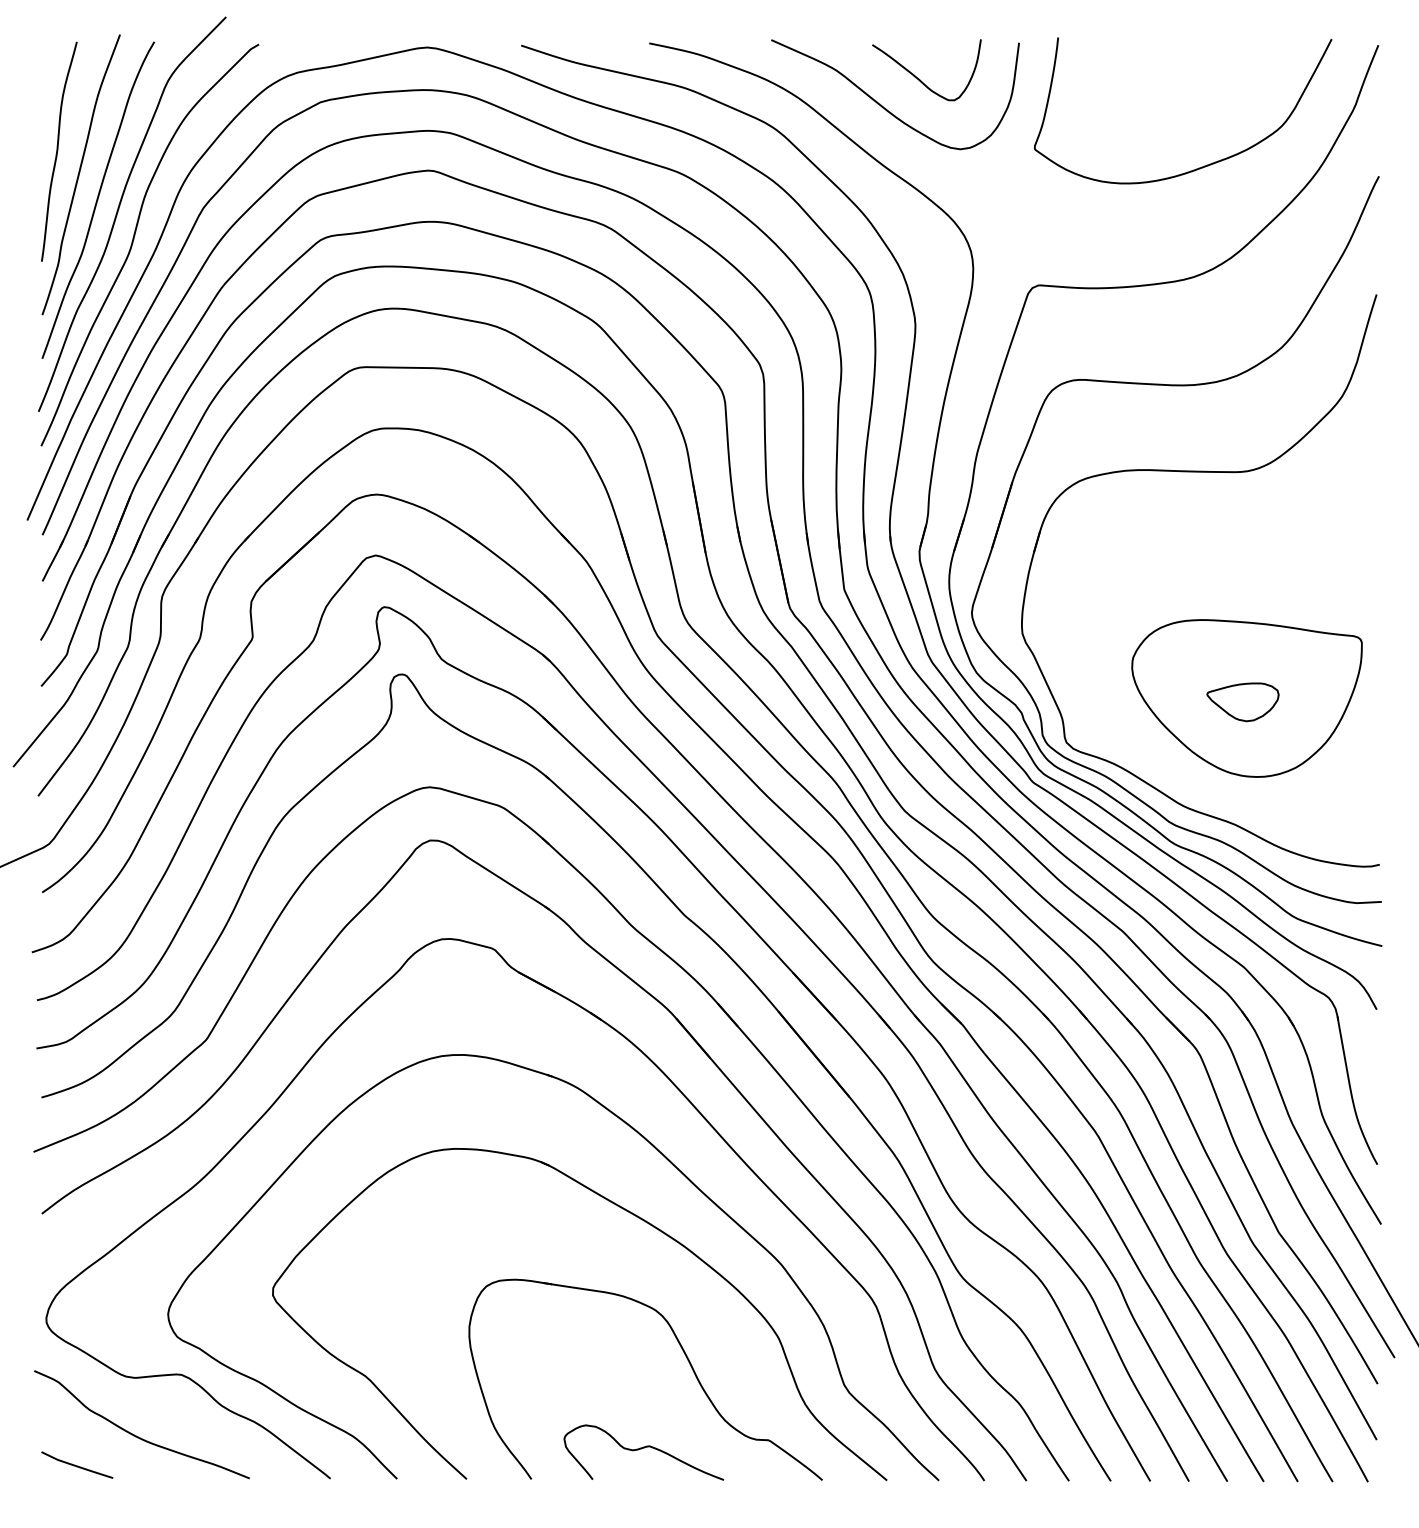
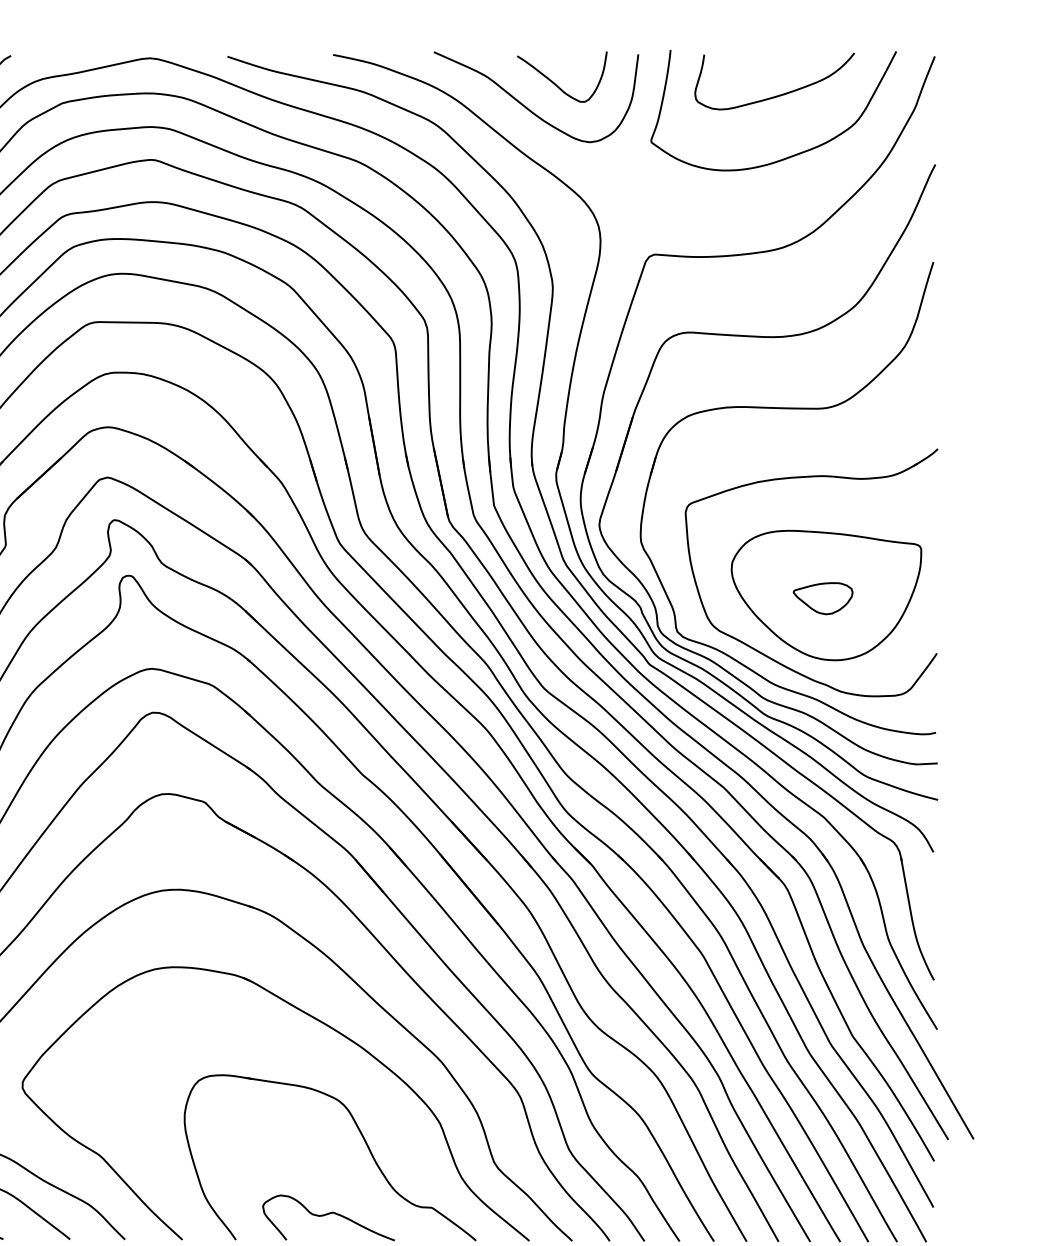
curve: (1190, 91) -> (779, 94), added
part: (1174, 770) -> (766, 654), added

